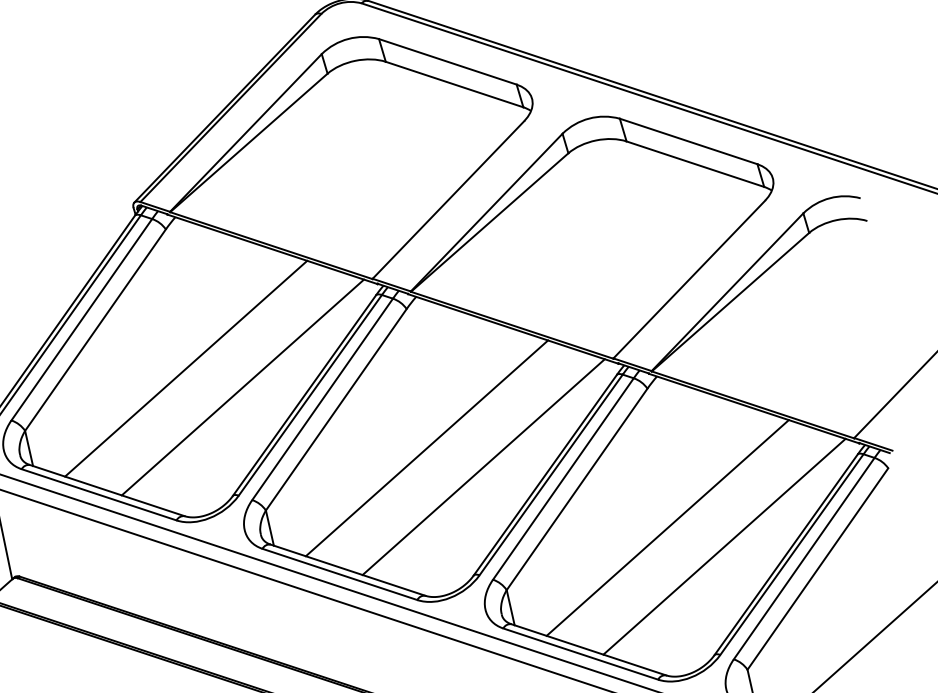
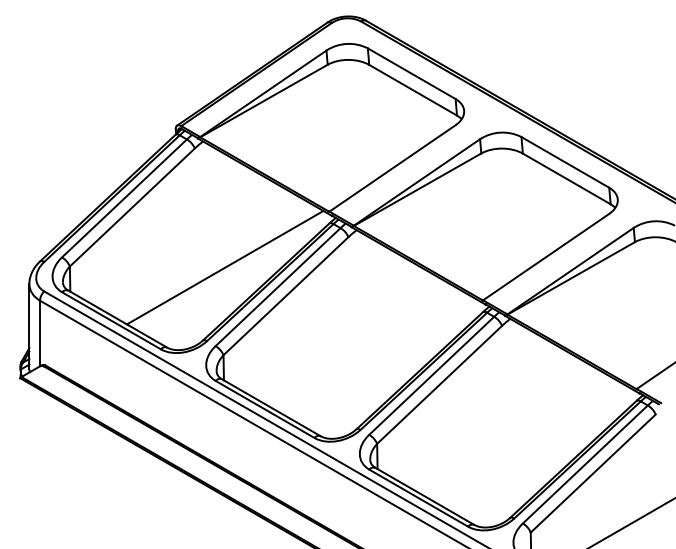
line: (185, 368) -> (188, 246), removed
line: (426, 448) -> (342, 335), removed
line: (483, 467) -> (378, 356), removed
line: (667, 526) -> (496, 423), removed
line: (724, 545) -> (532, 444), removed

